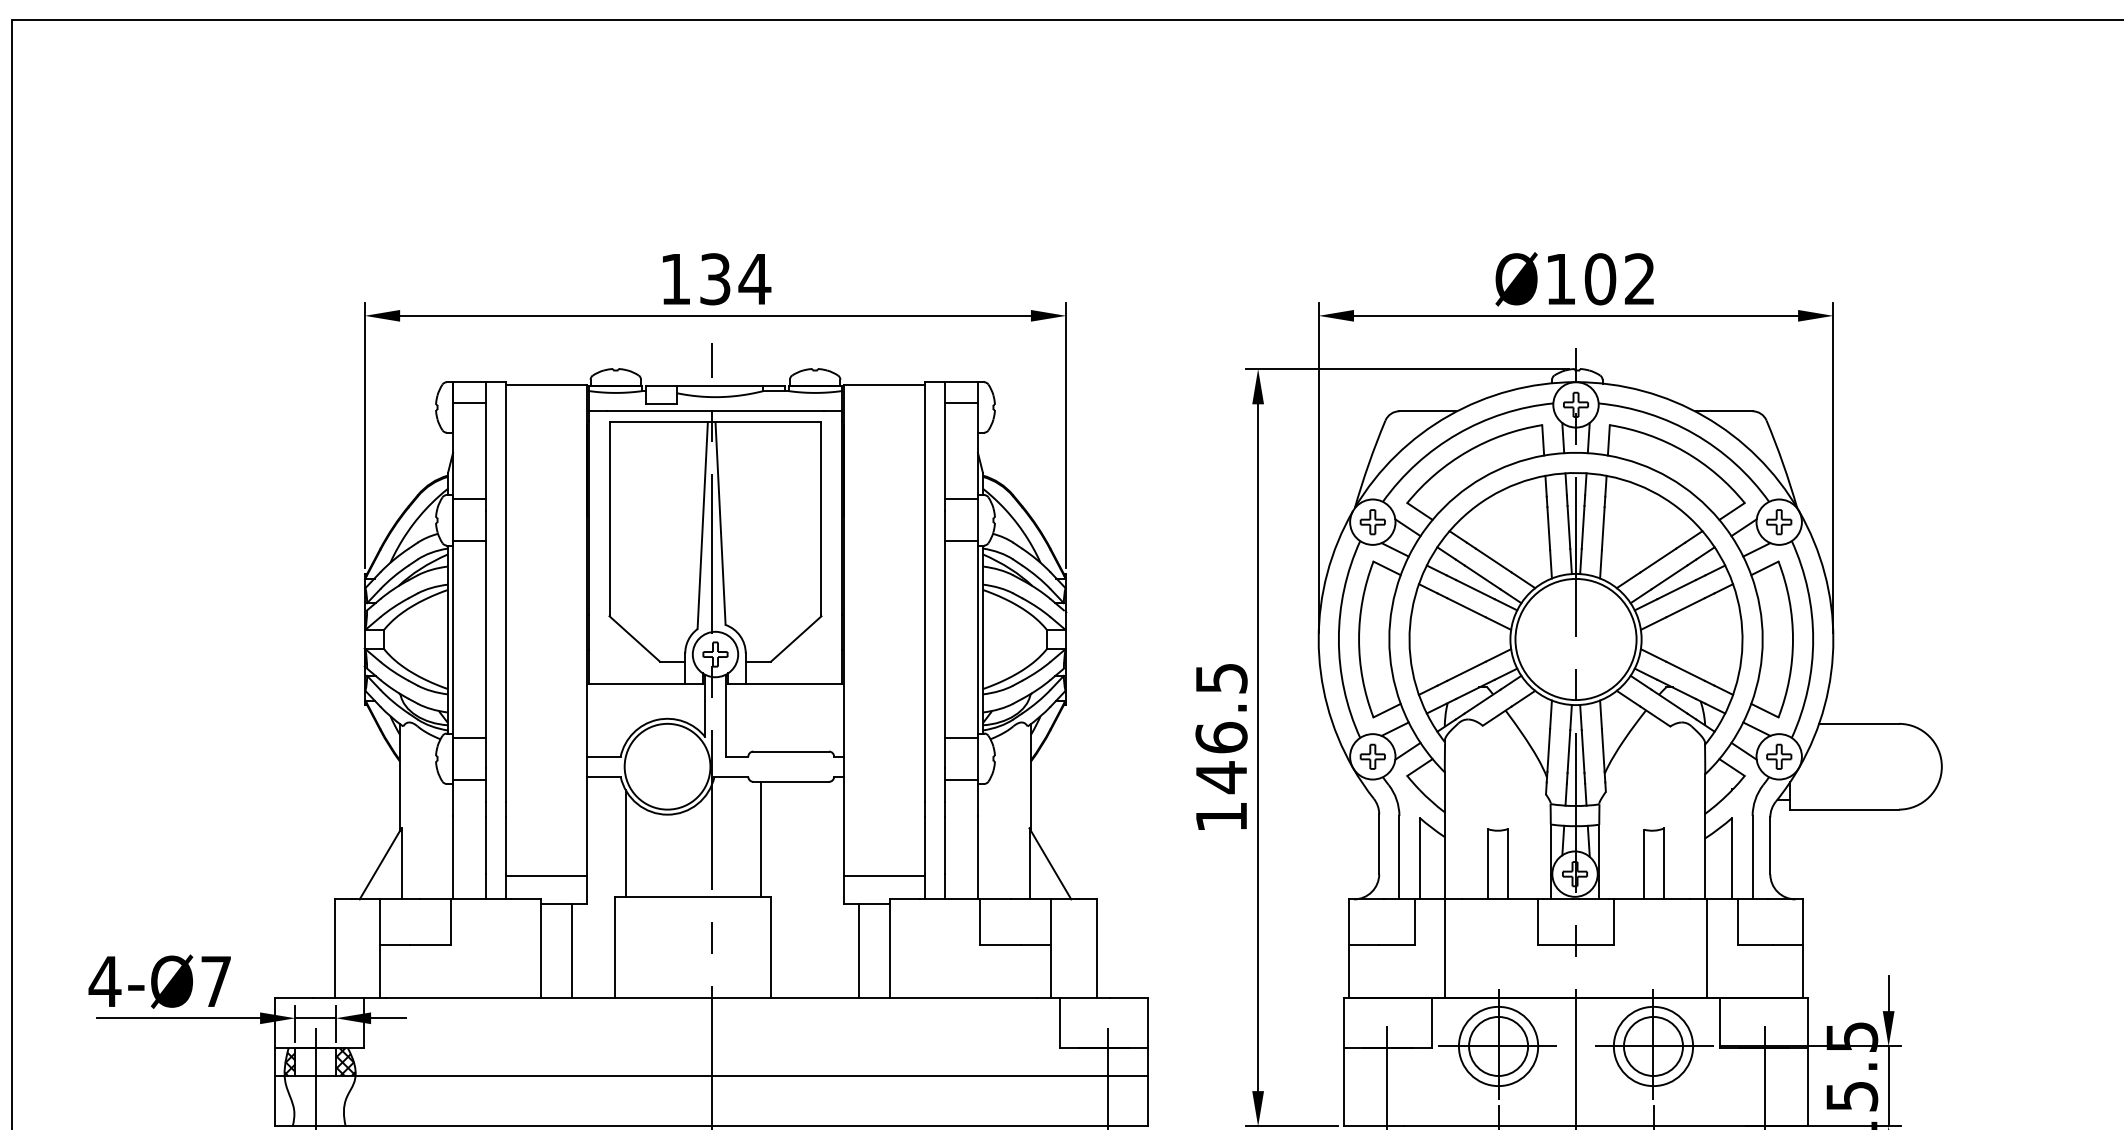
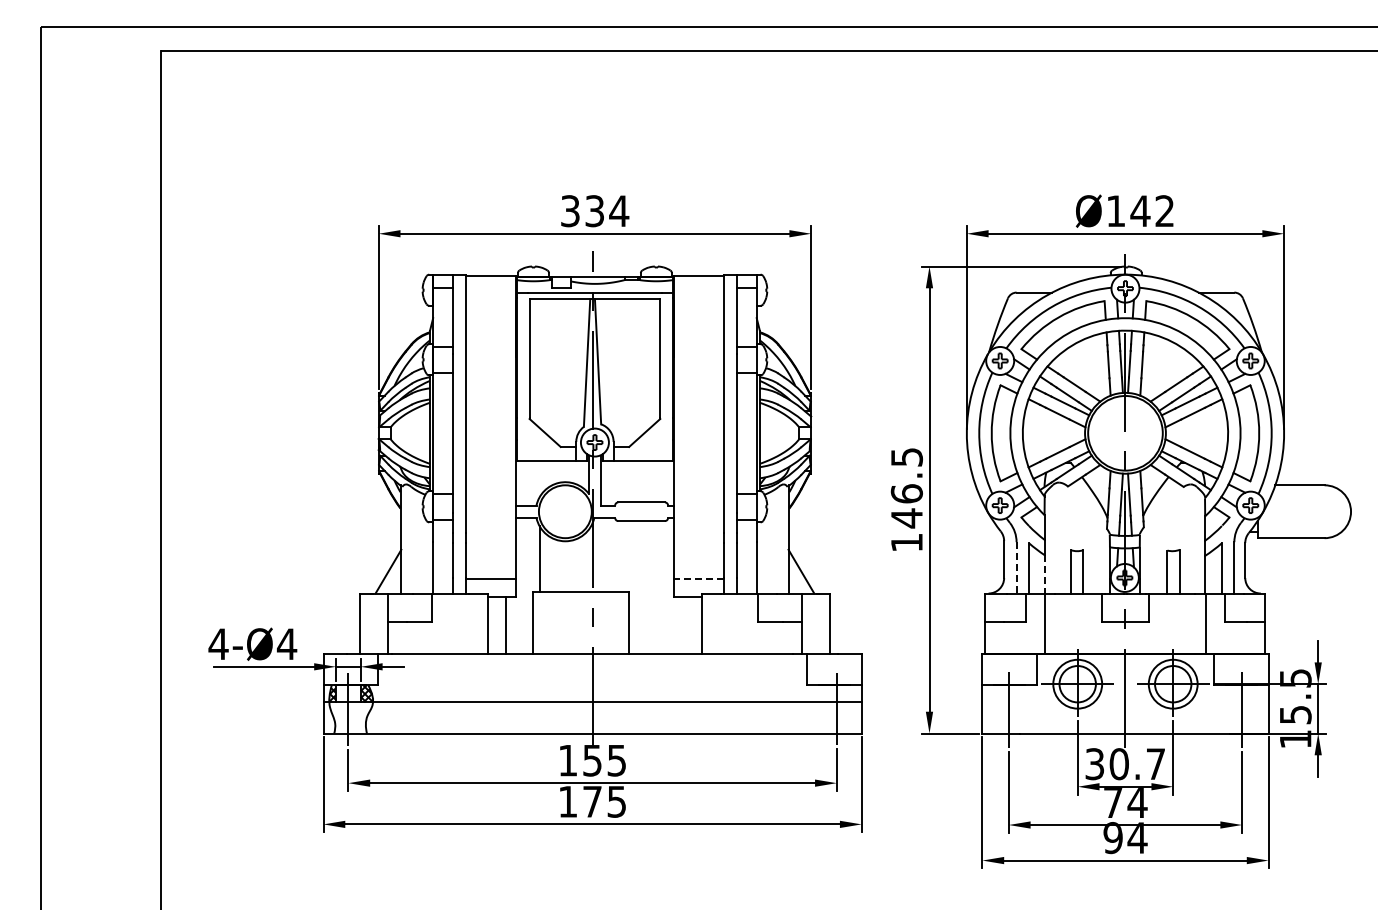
text: (675, 279) -> (570, 211), 134 -> 334
text: (1600, 279) -> (1140, 211), Ø102 -> Ø142
line: (760, 839) -> (622, 556), removed
line: (1399, 857) -> (1016, 567), solid -> dashed
line: (1444, 868) -> (1044, 574), solid -> dashed
line: (885, 875) -> (699, 578), solid -> dashed
line: (859, 951) -> (683, 625), removed
text: (215, 980) -> (286, 643), 4-Ø7 -> 4-Ø4

